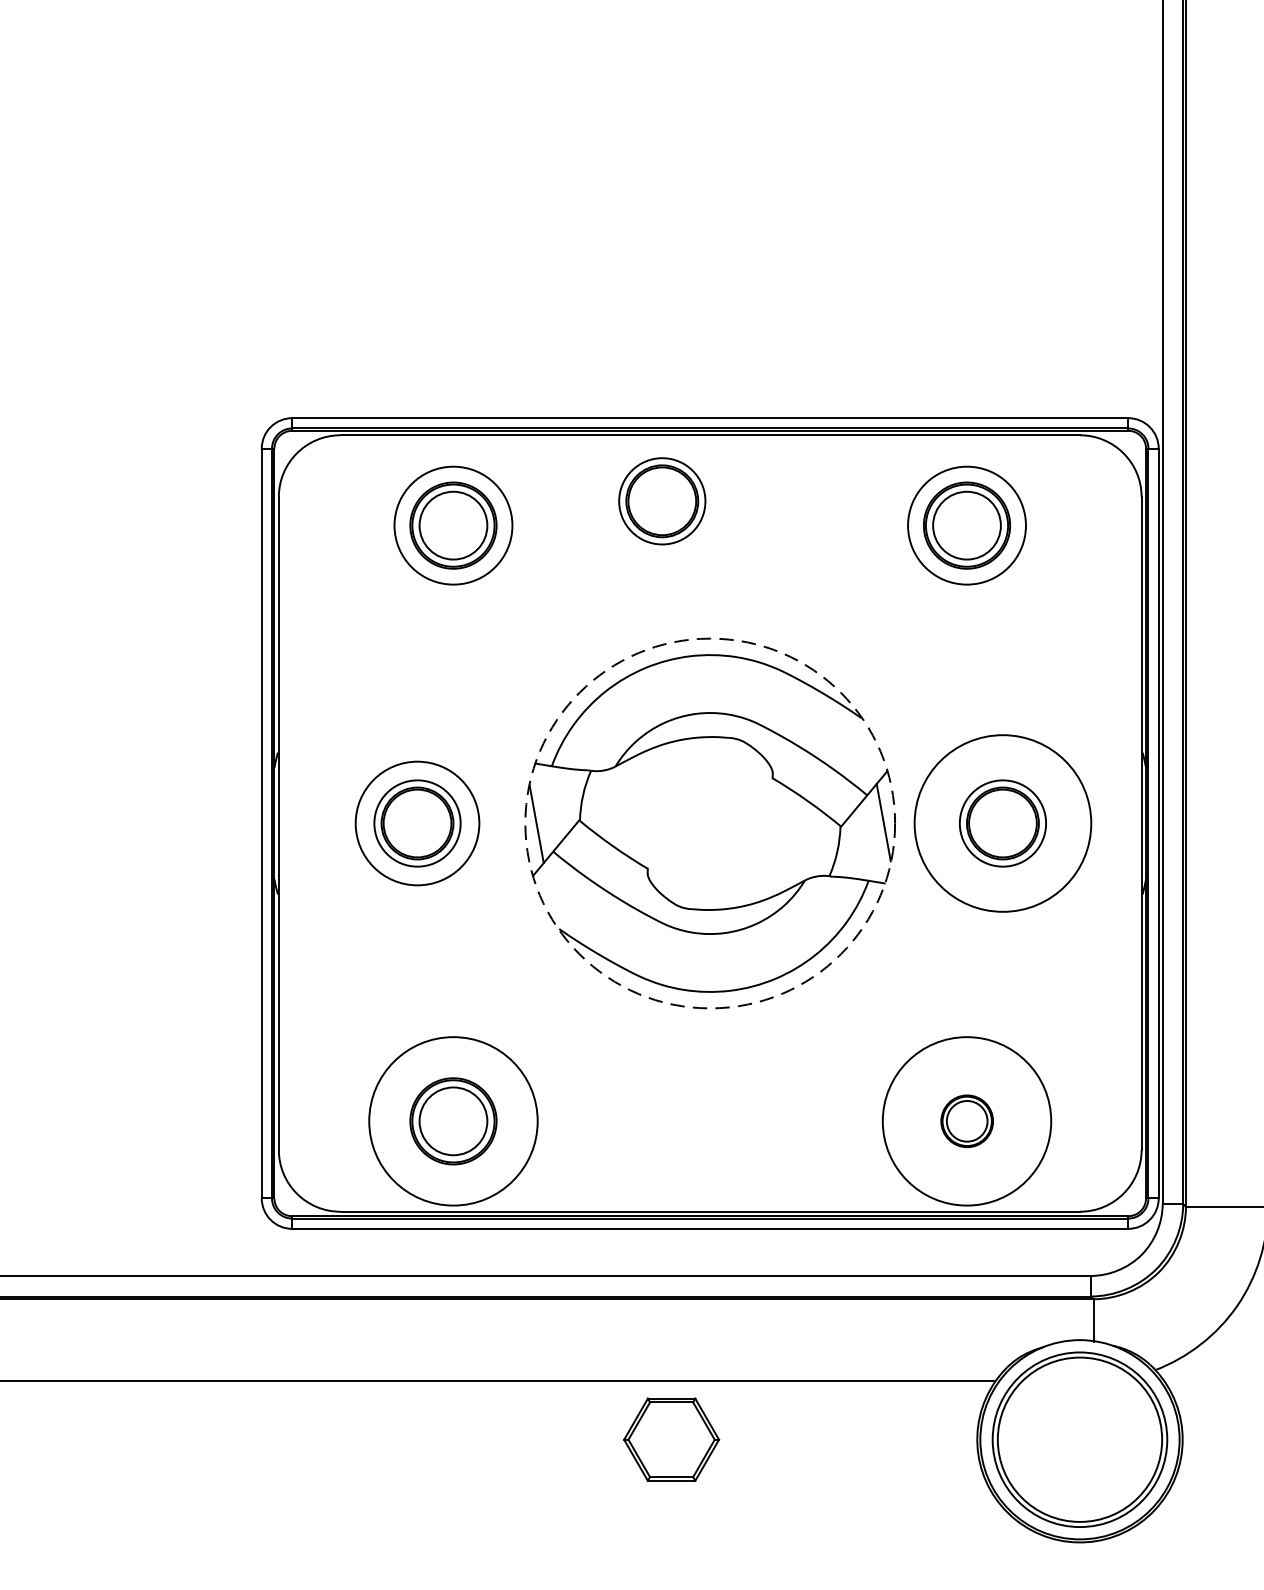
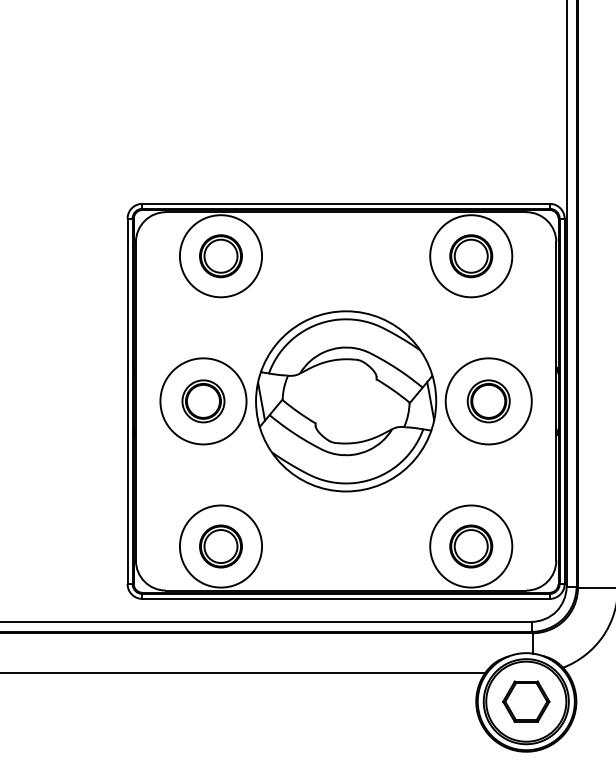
part: (661, 501) -> (322, 244), removed
circle: (452, 526) -> (220, 256), size x1.43
circle: (967, 526) -> (471, 256), size x1.43
circle: (417, 823) -> (203, 401), size x1.43
circle: (711, 823) -> (346, 401), dashed -> solid
part: (967, 1121) -> (471, 546), size x1.67
part: (672, 1439) -> (526, 701), moved

